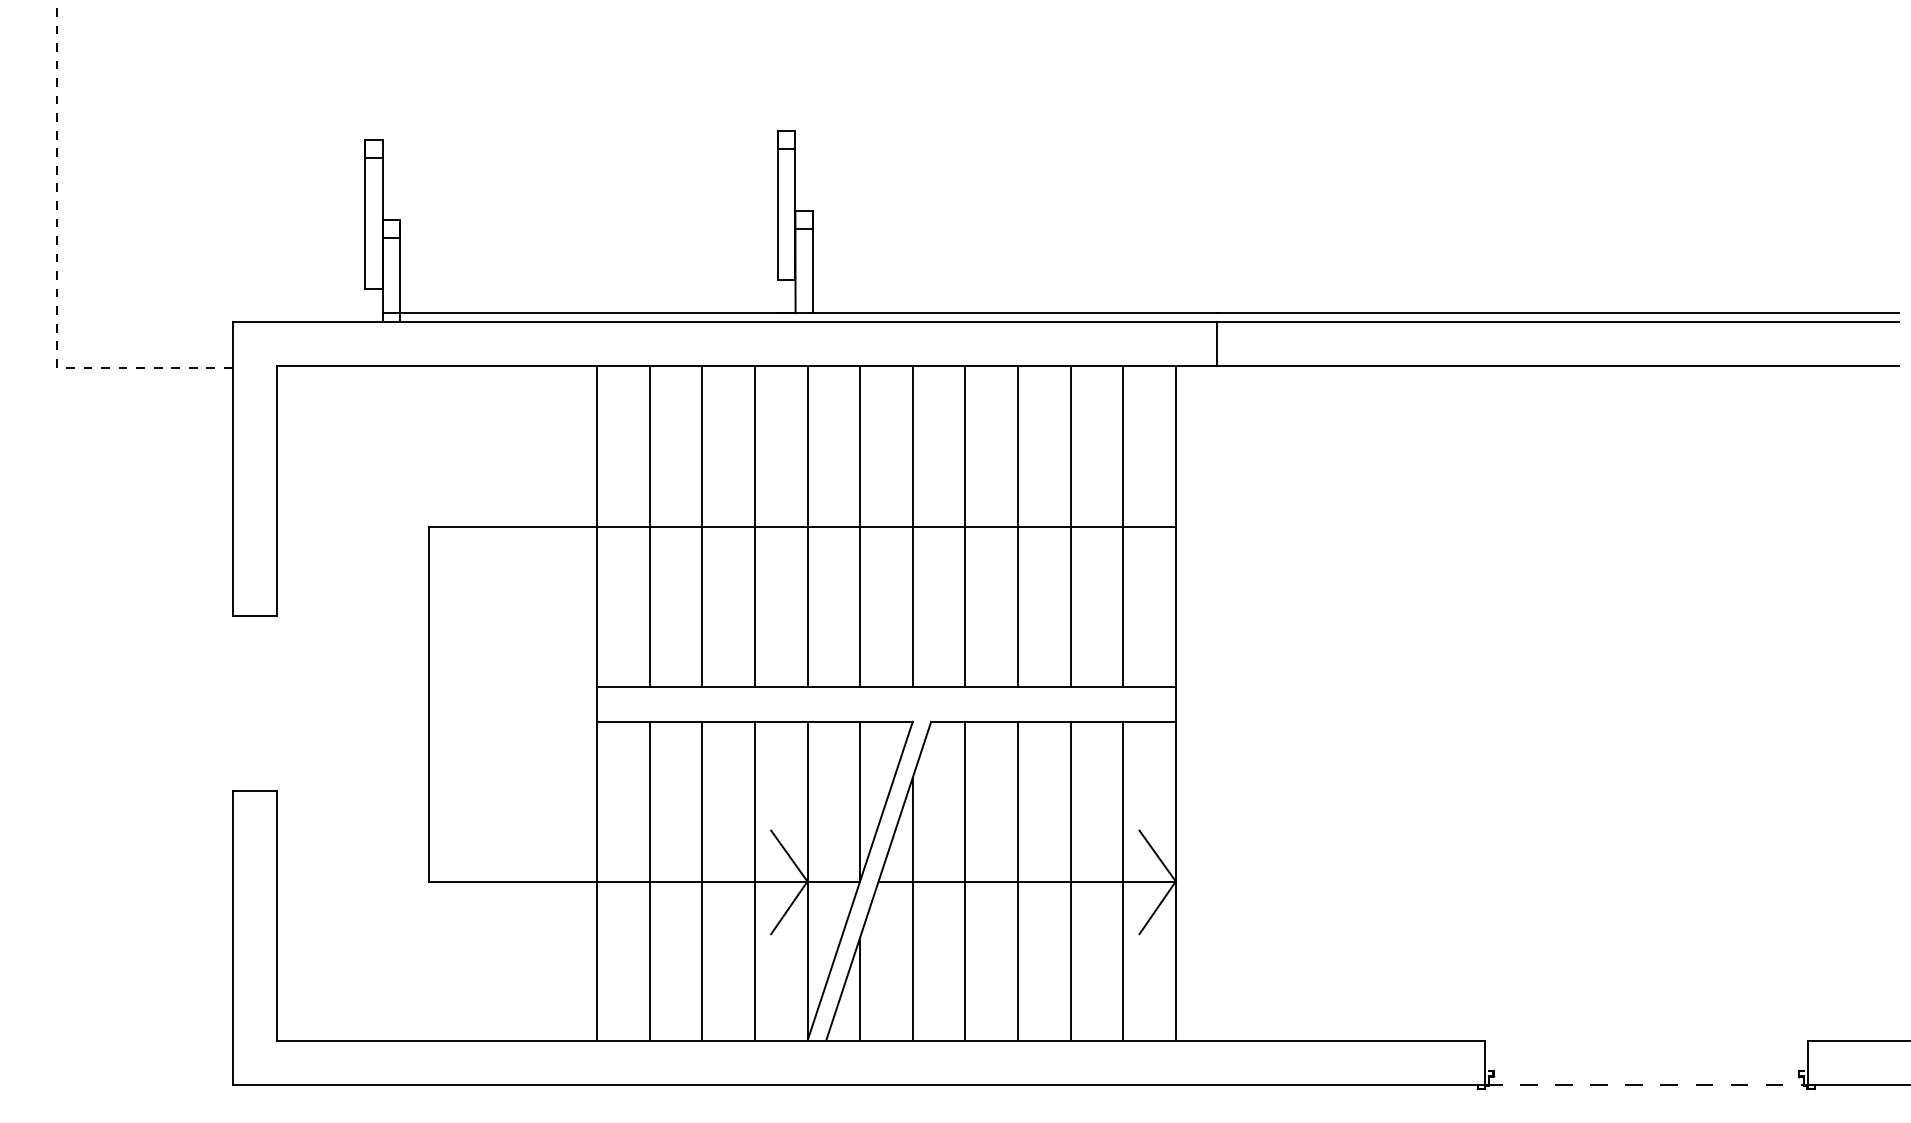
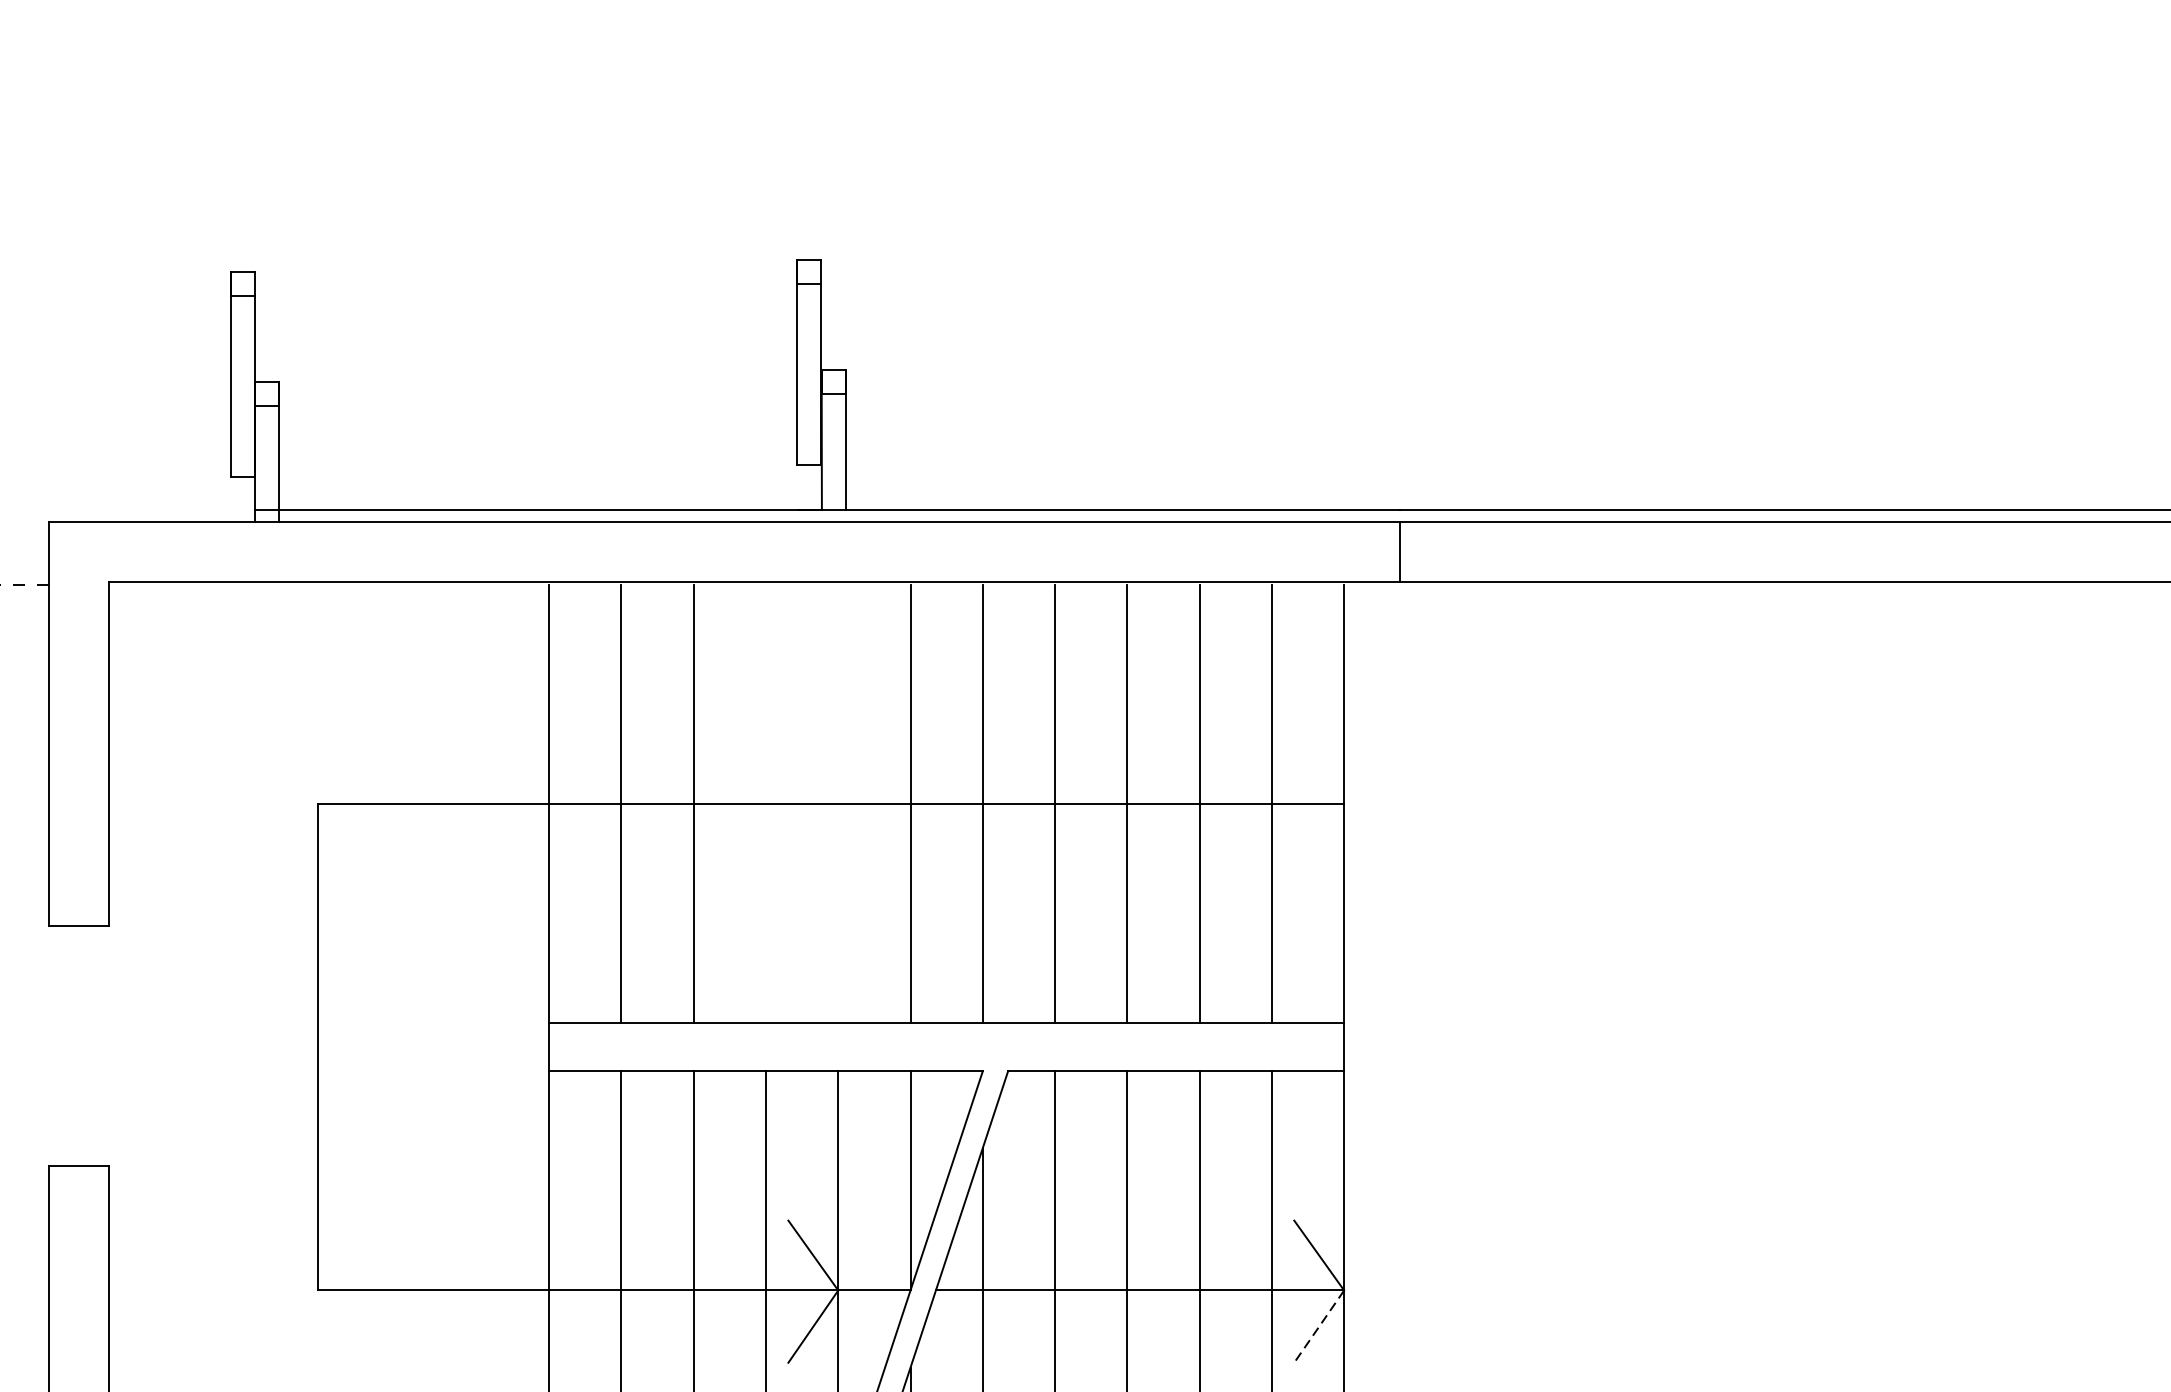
line: (754, 526) -> (765, 802), removed
line: (807, 526) -> (838, 802), removed
line: (1157, 907) -> (1318, 1326), solid -> dashed

